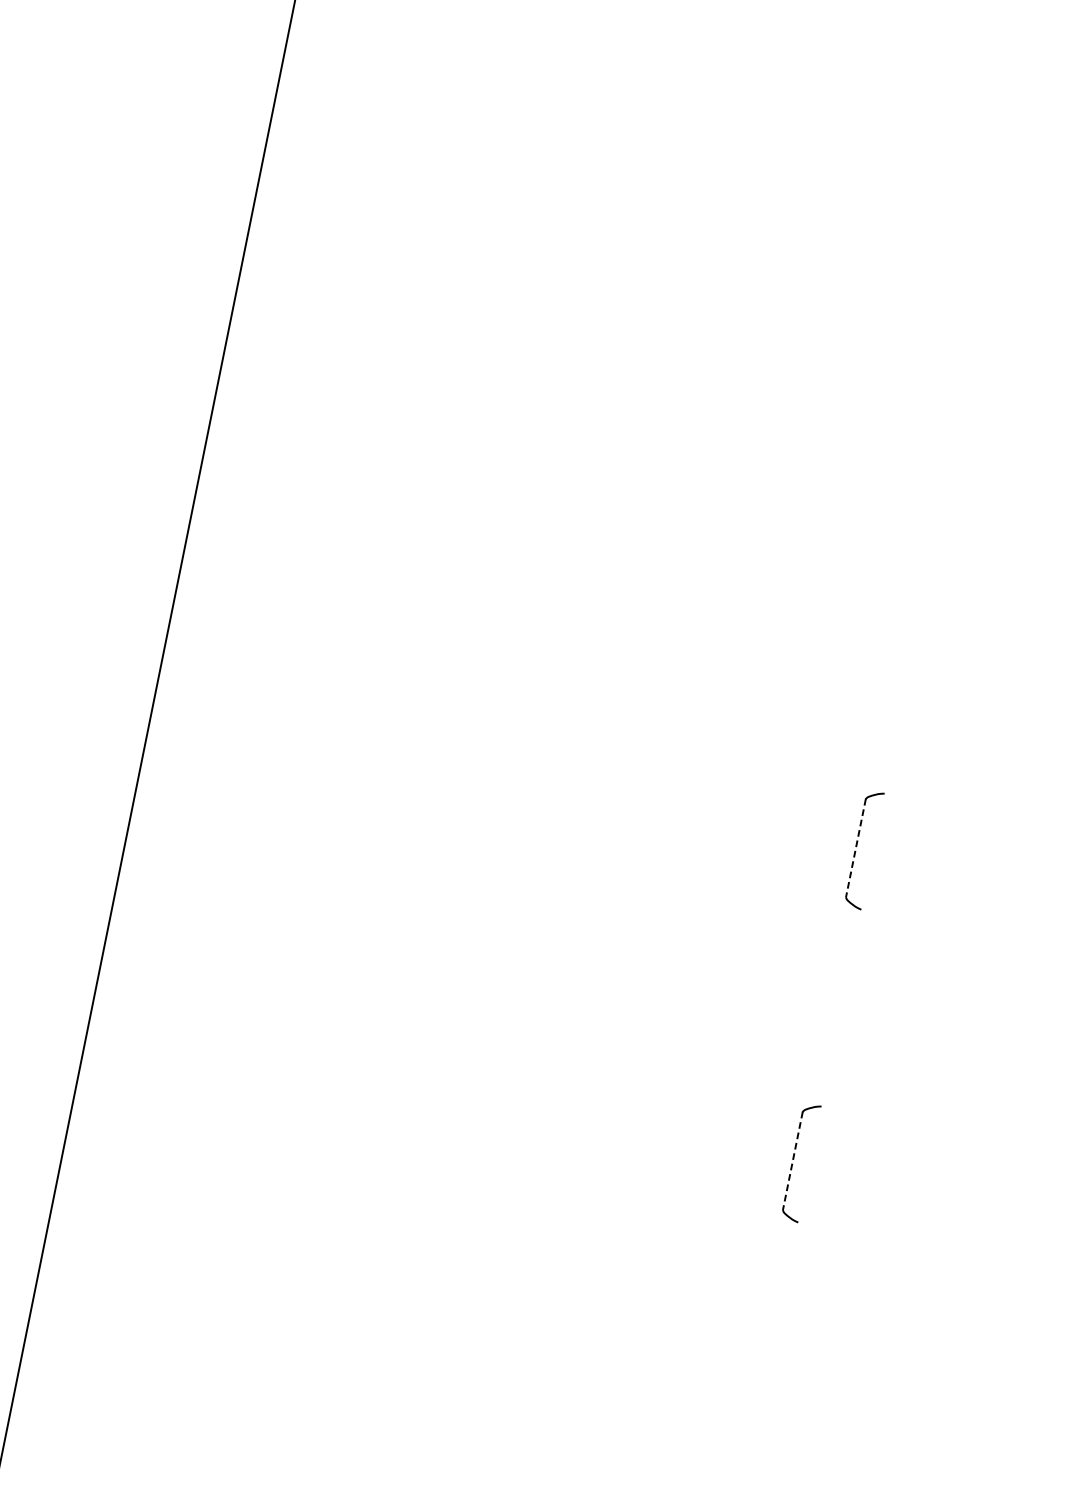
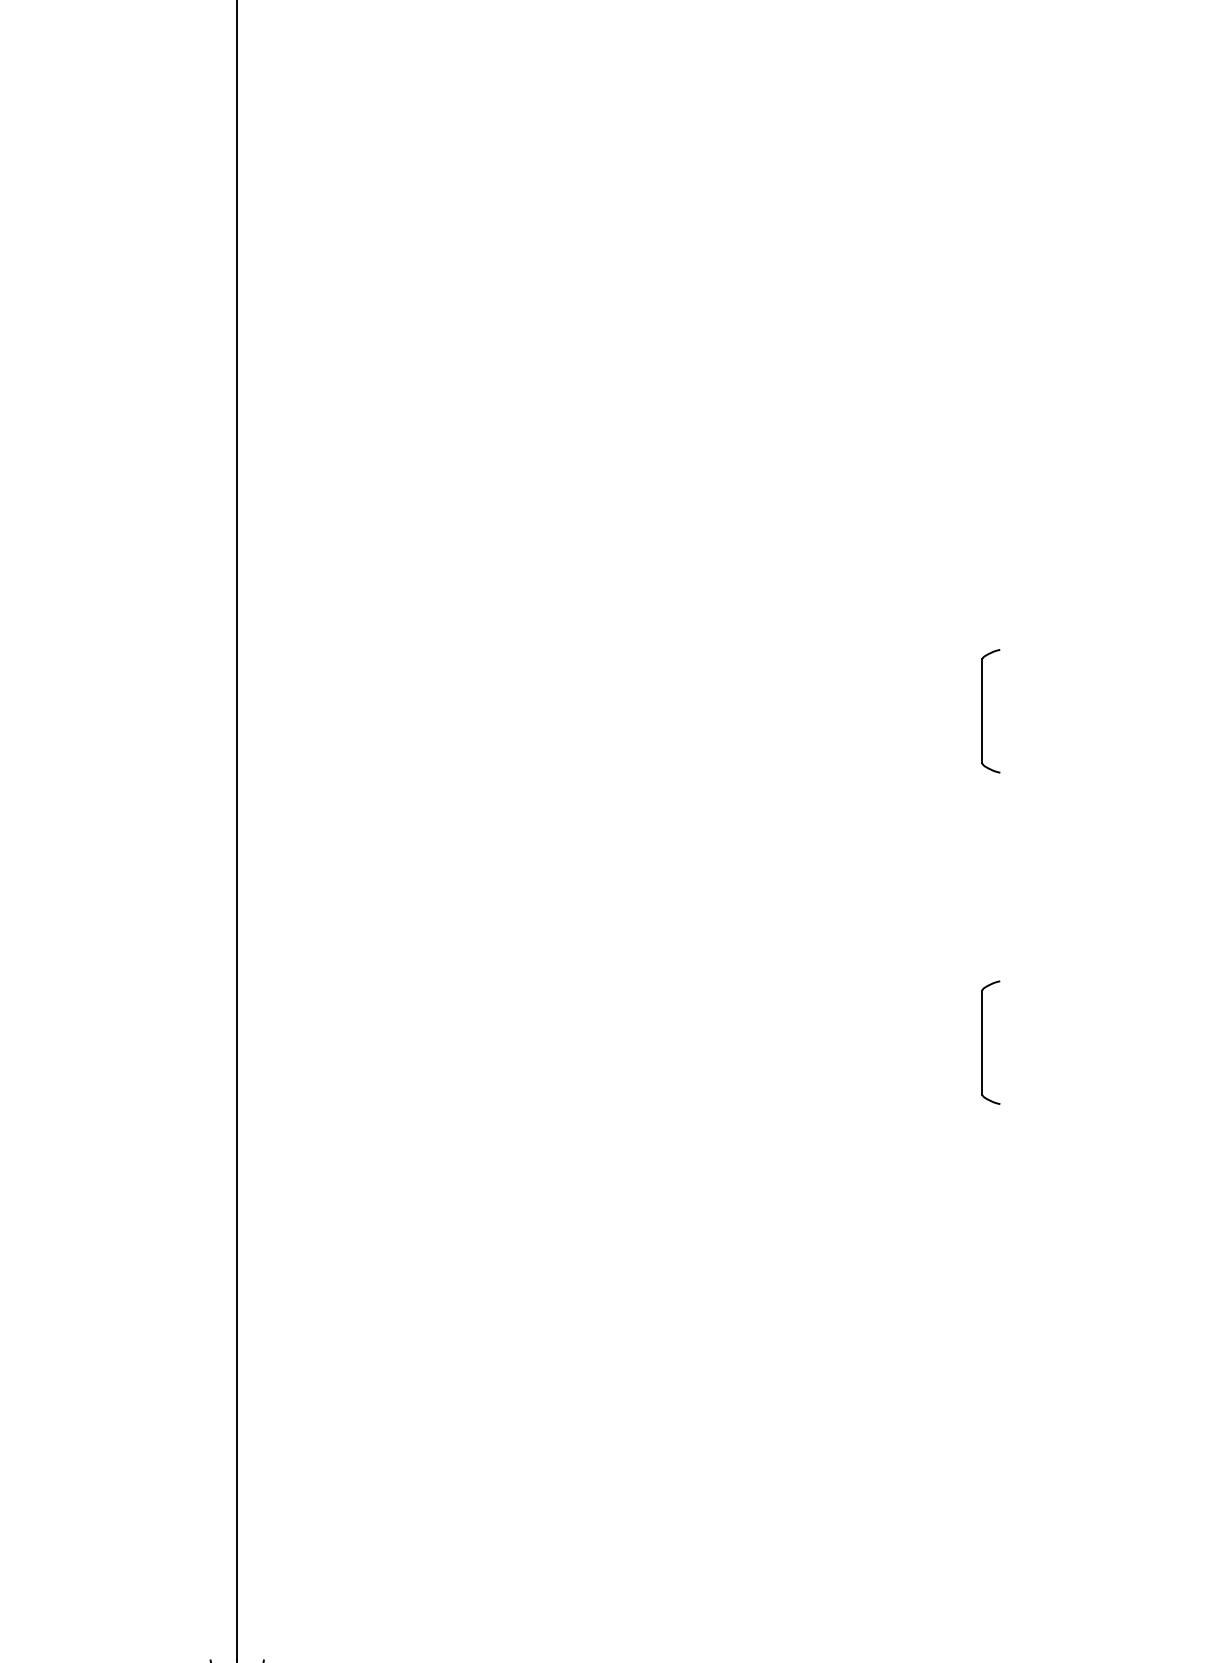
line: (856, 848) -> (982, 711), dashed -> solid
line: (792, 1161) -> (982, 1043), dashed -> solid

